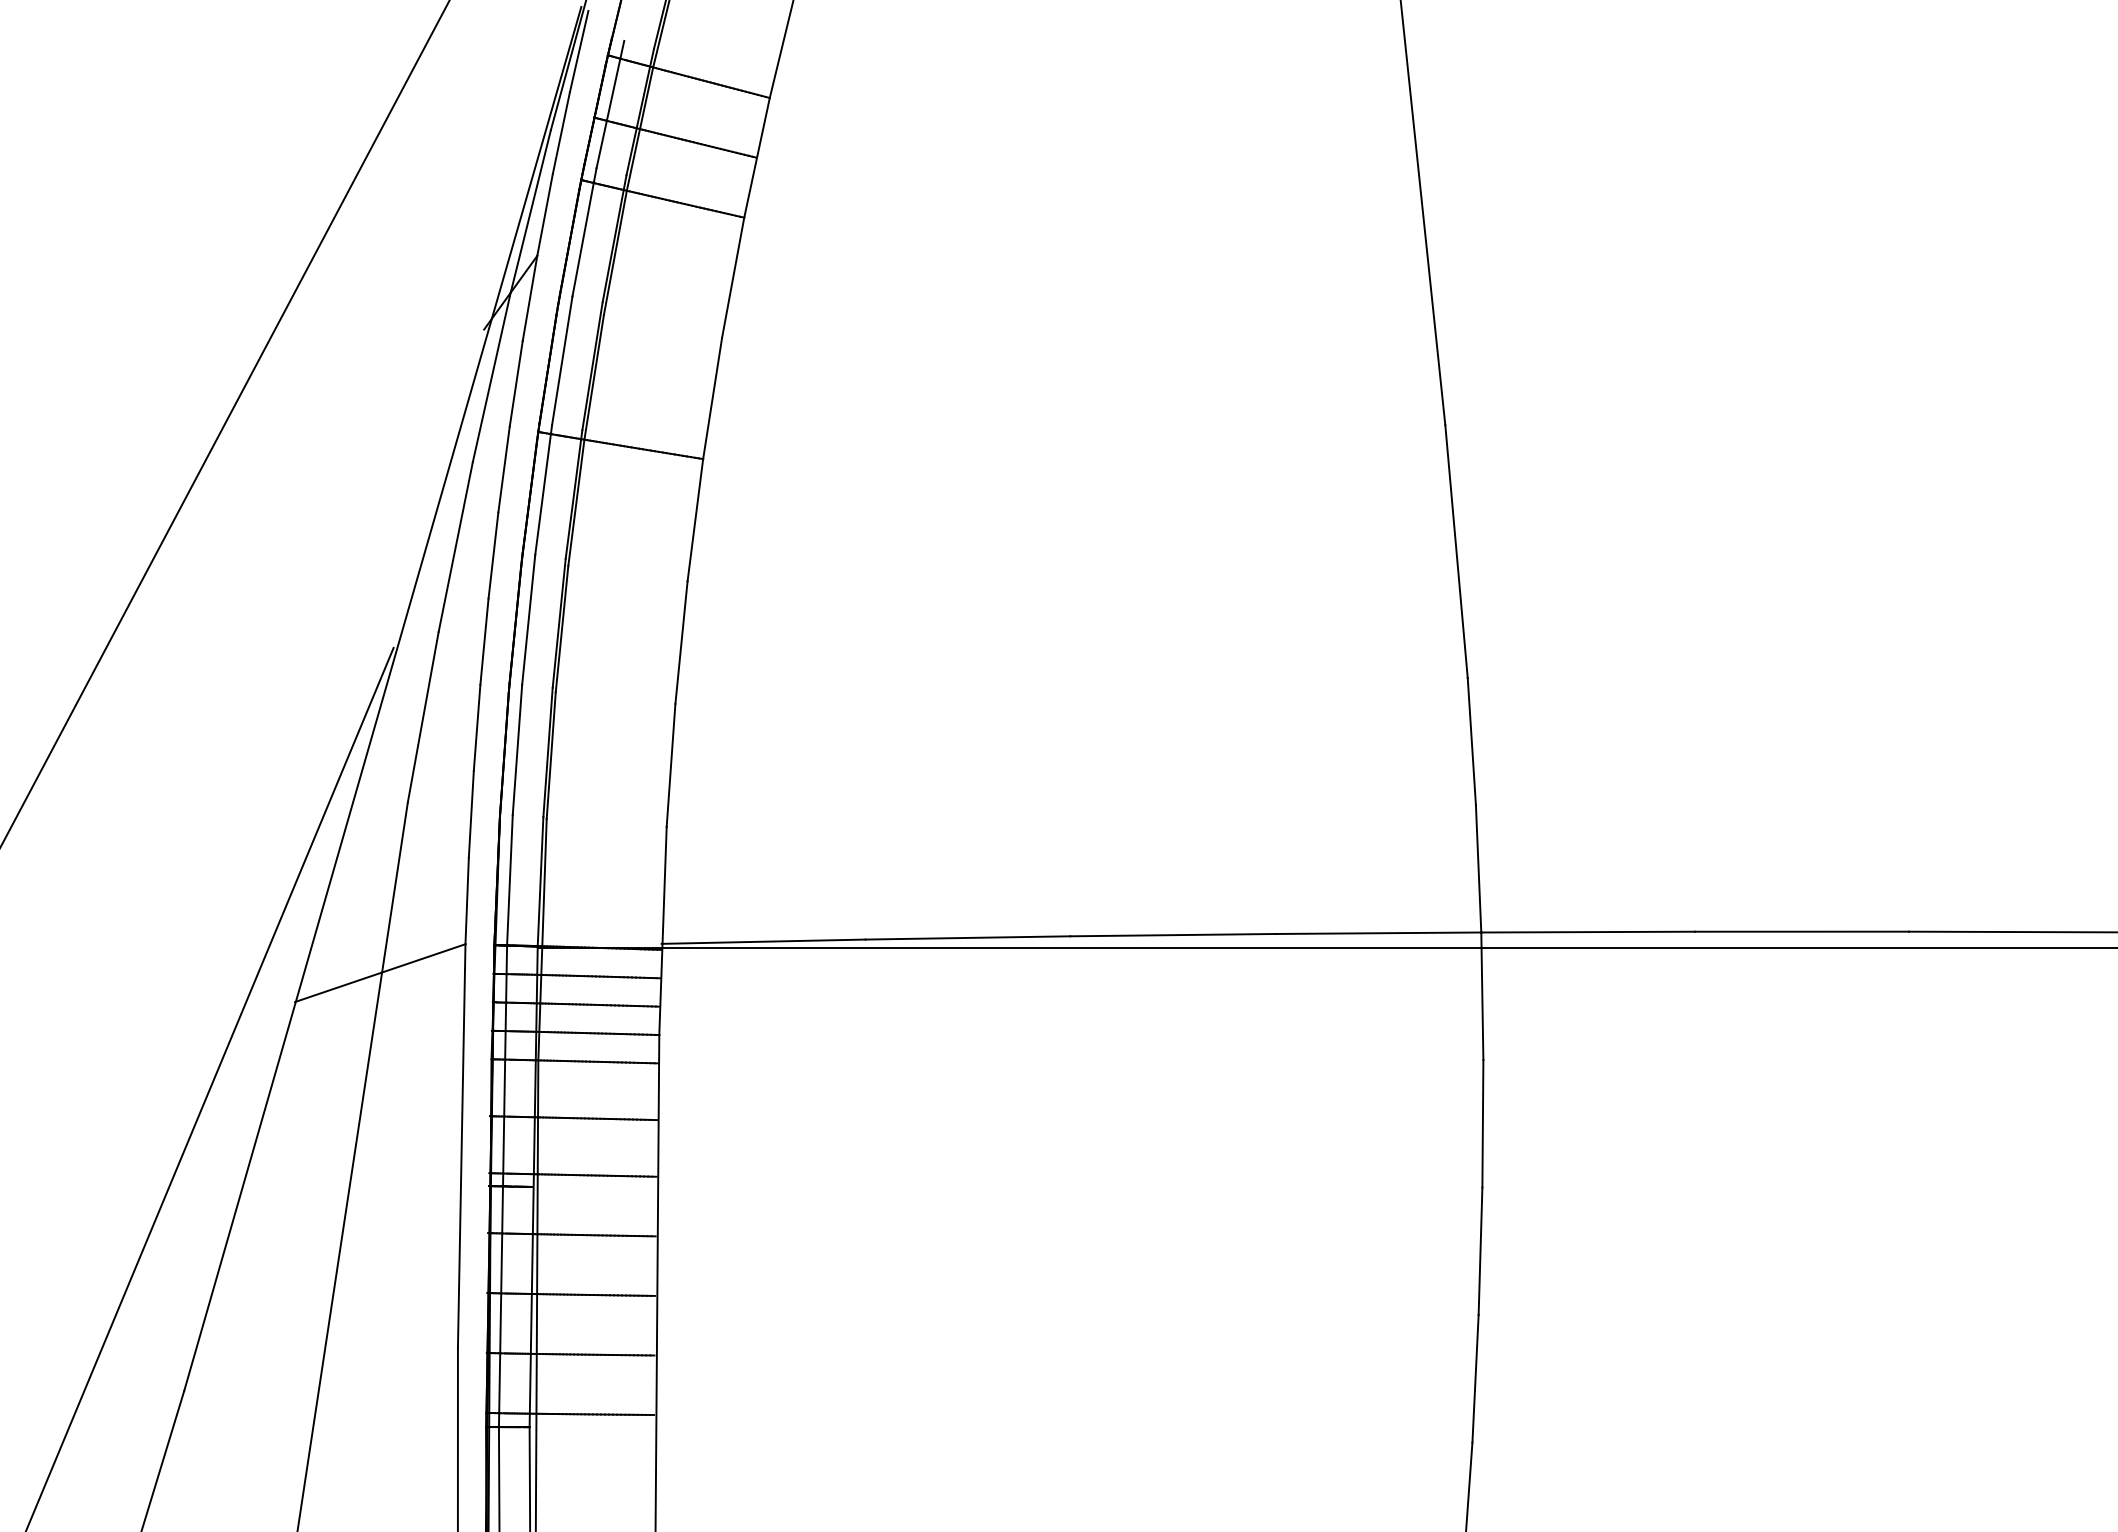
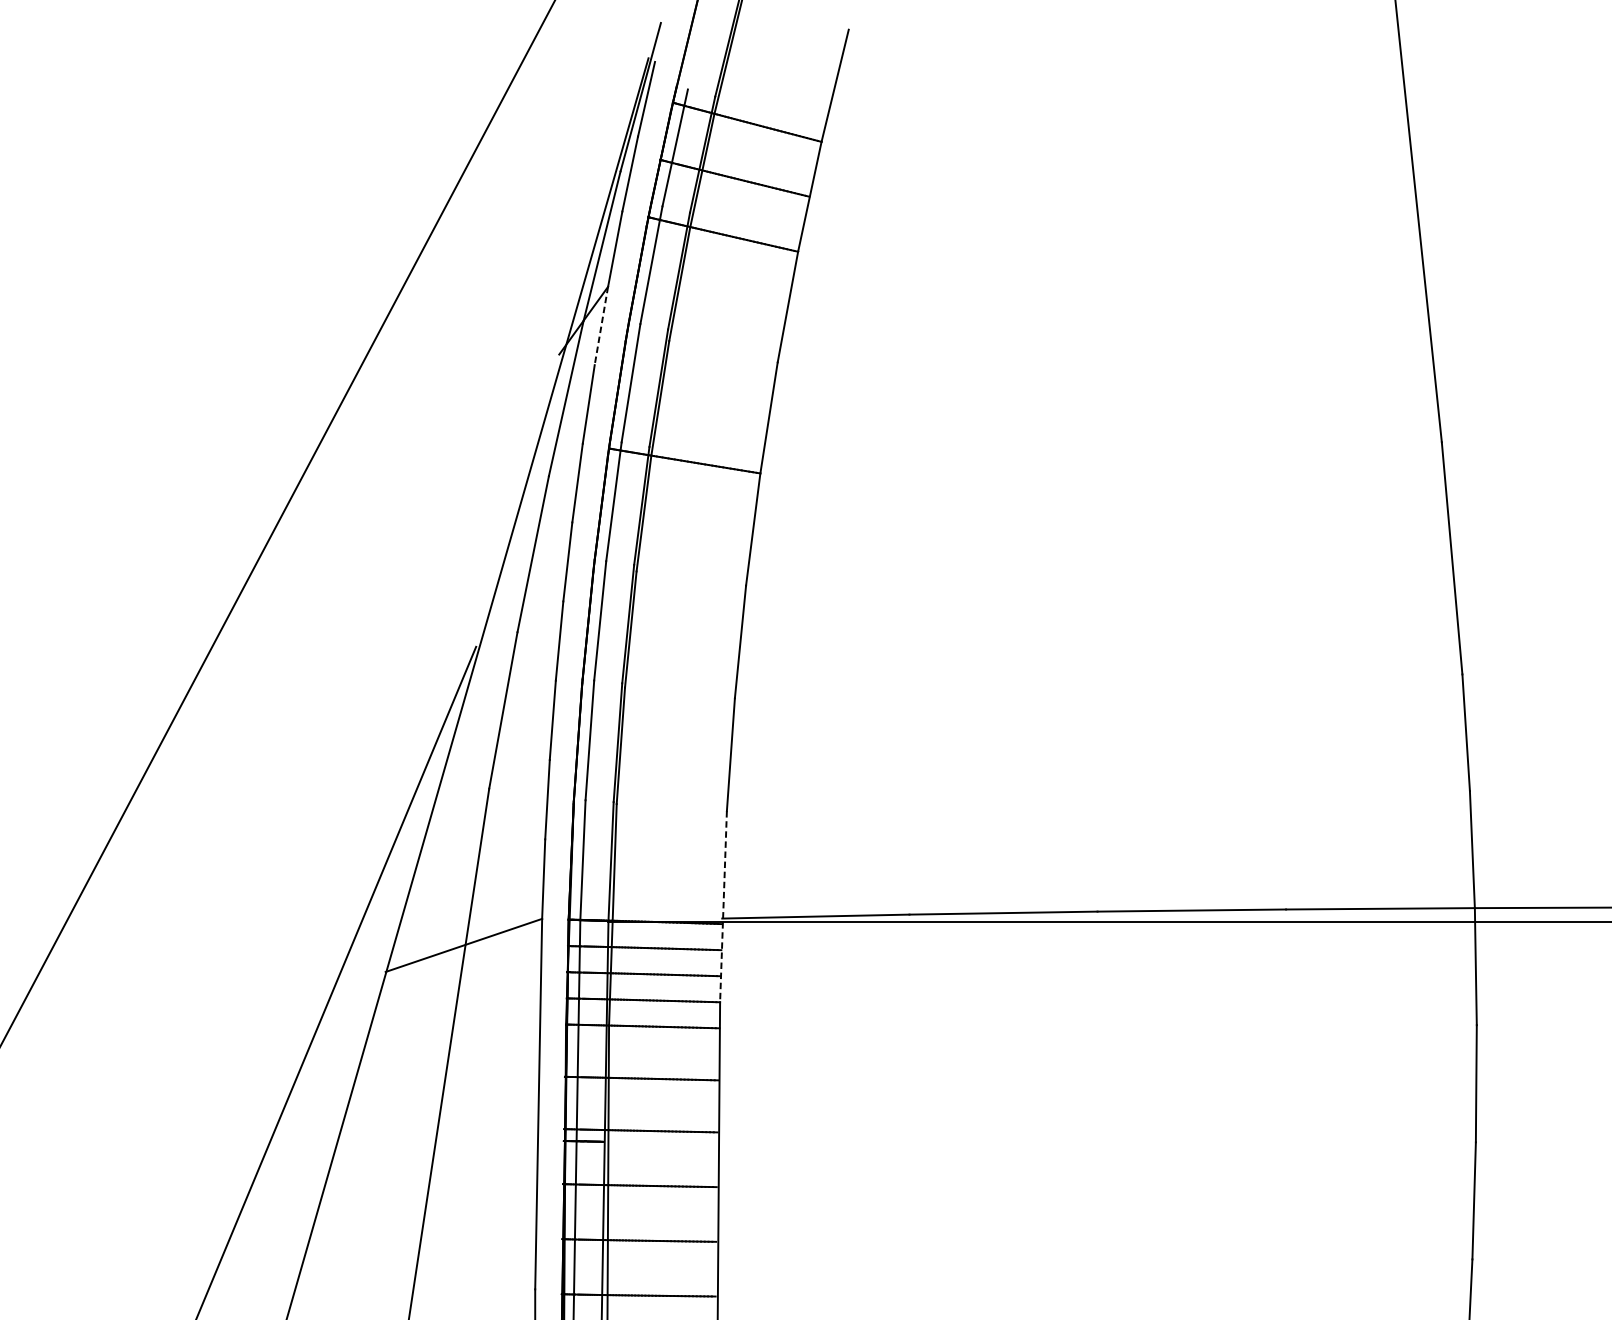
line: (529, 299) -> (600, 326), solid -> dashed
line: (662, 931) -> (723, 907), solid -> dashed

